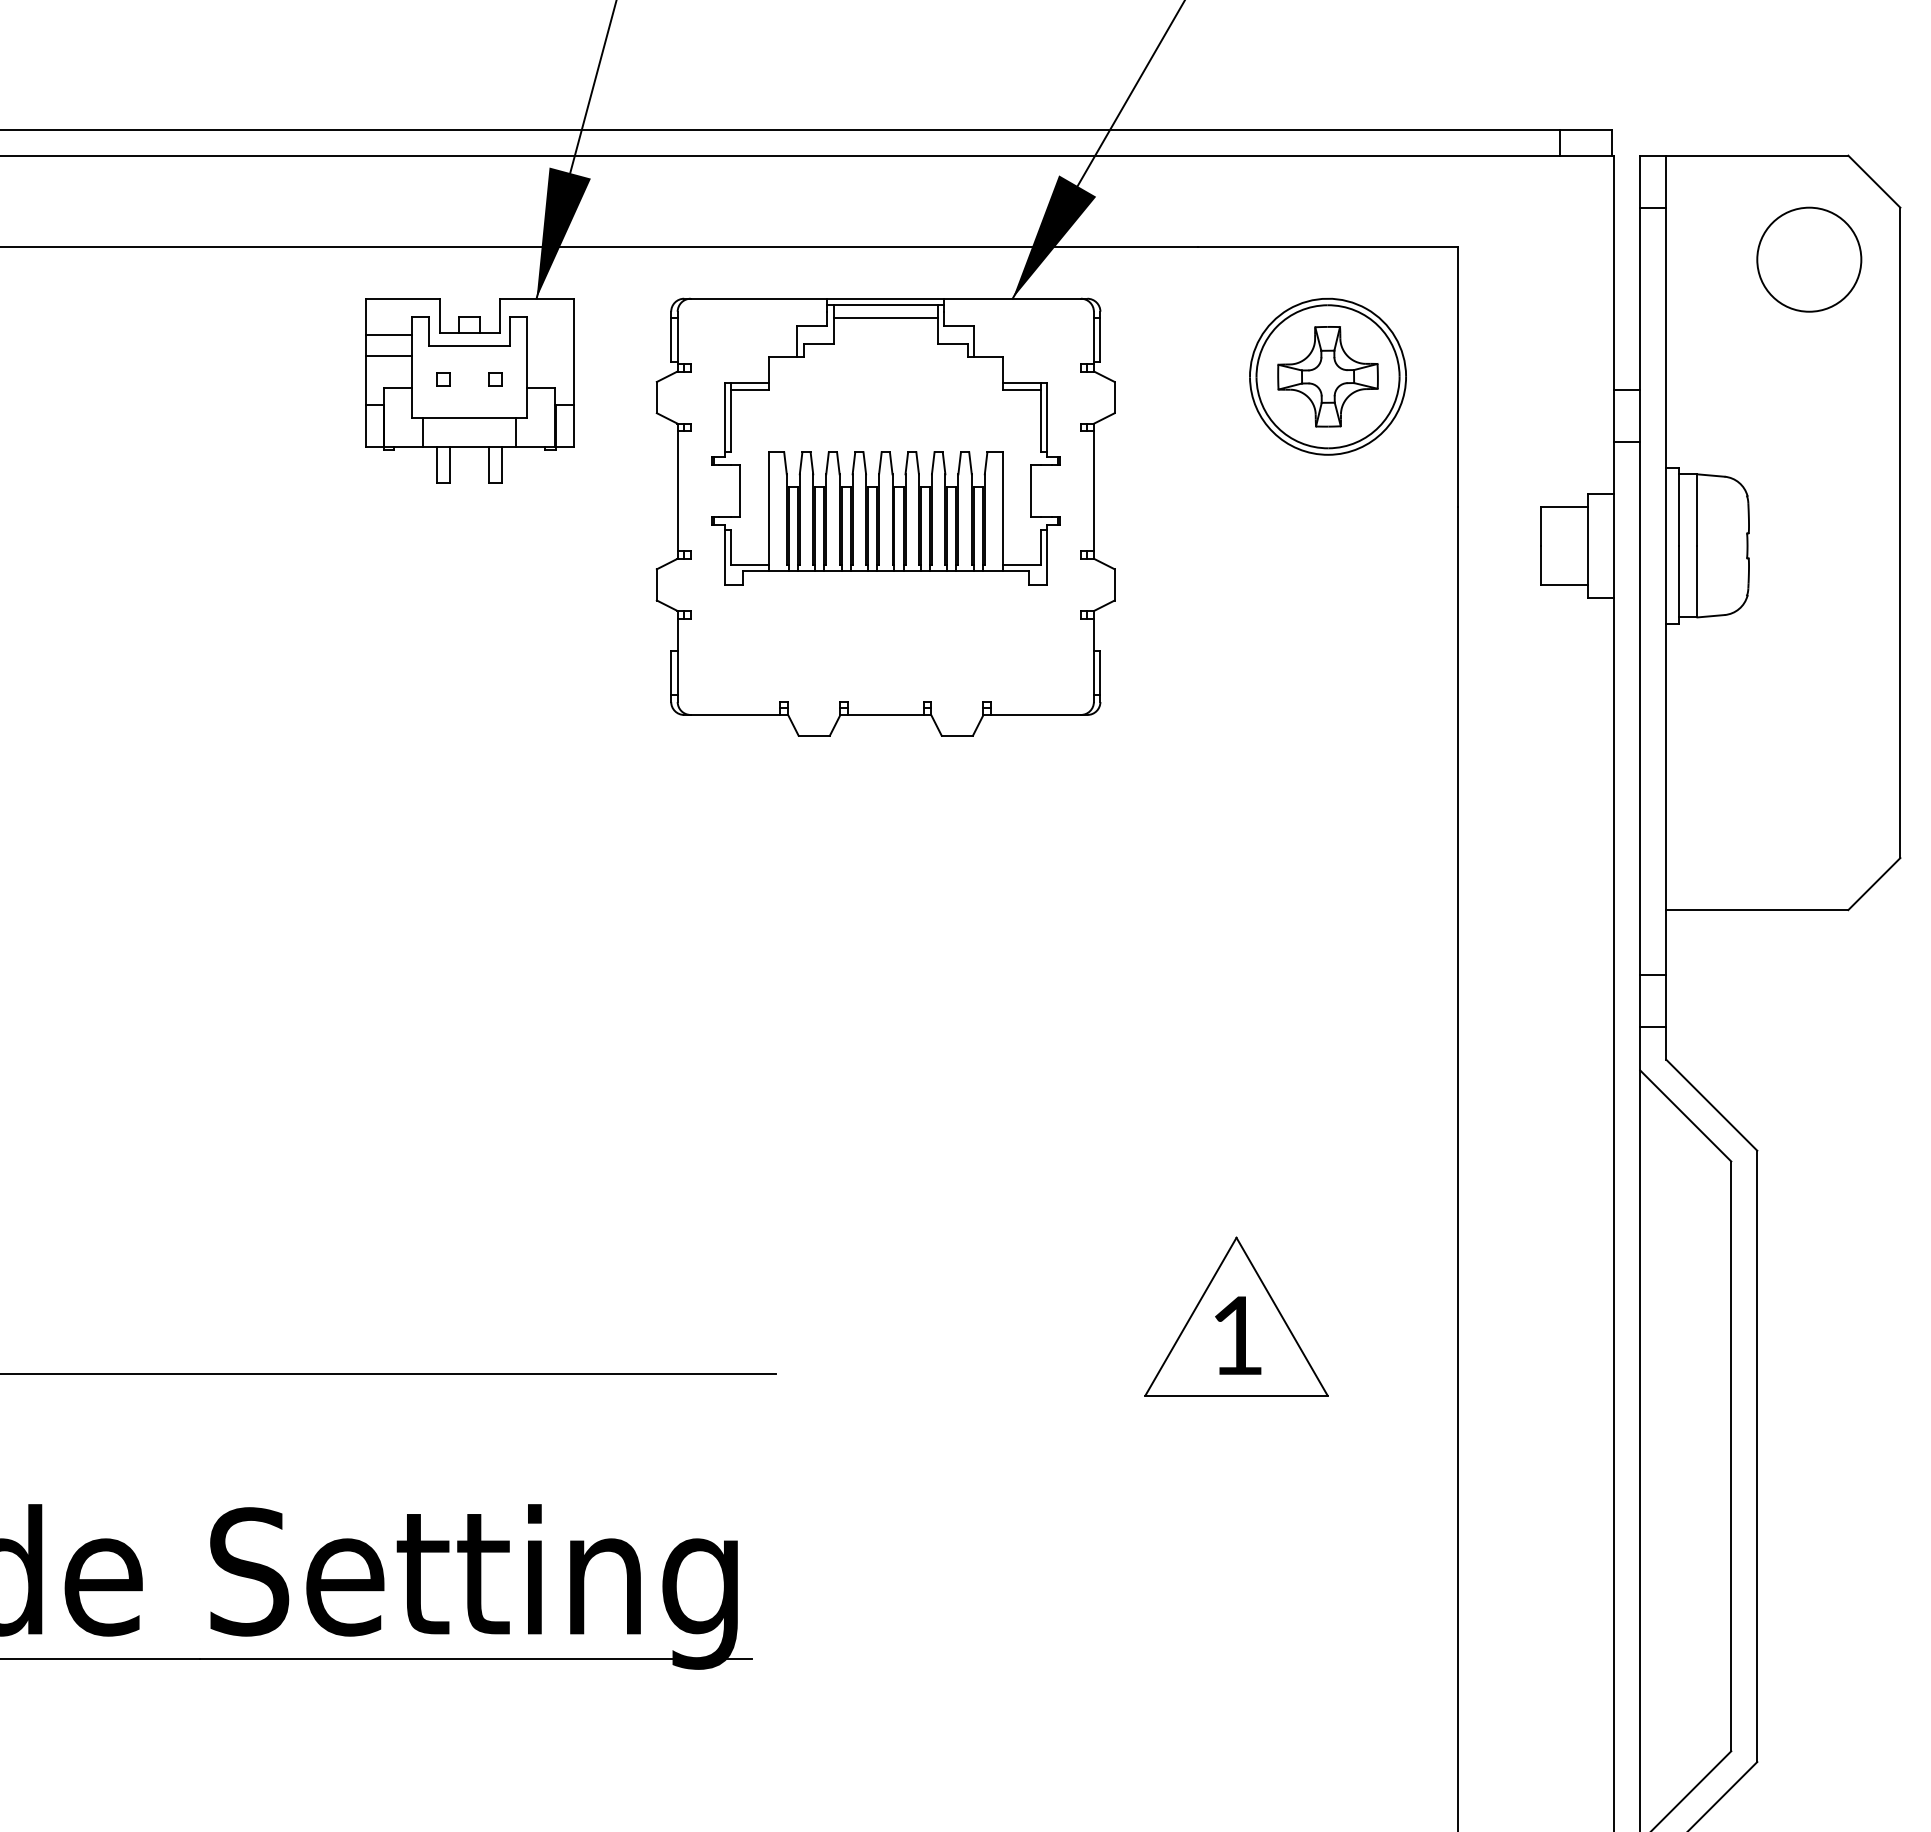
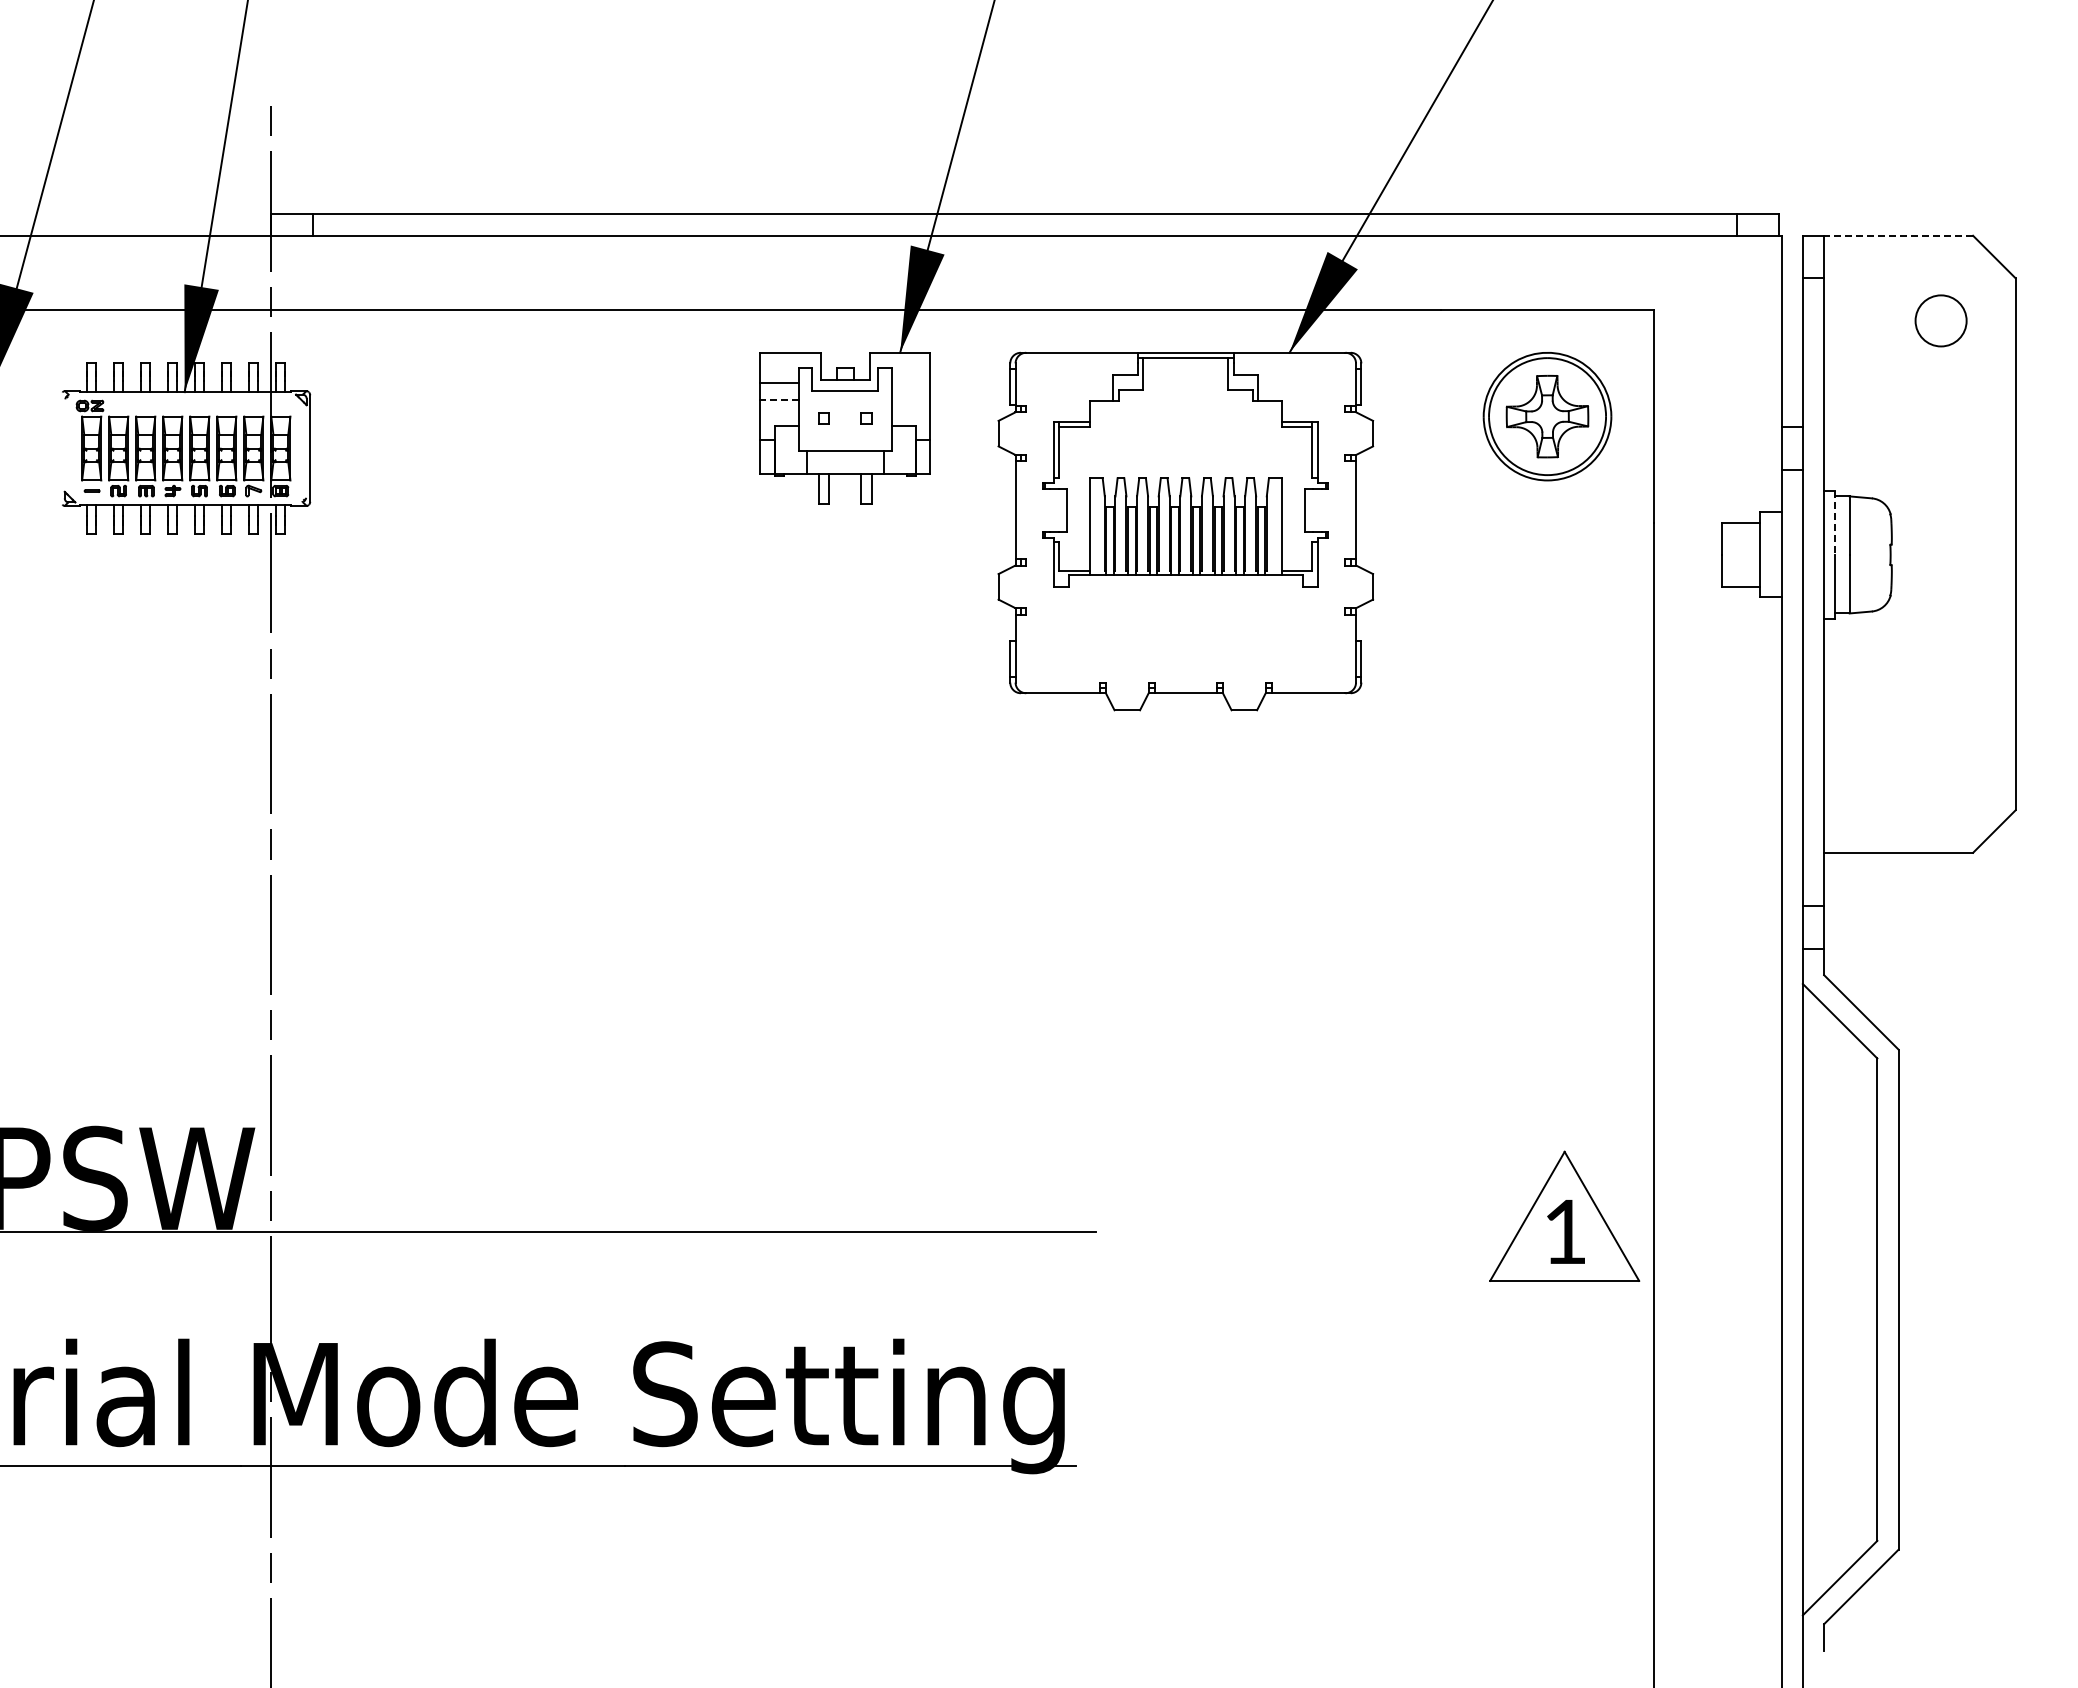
line: (1757, 155) -> (1898, 235), solid -> dashed
circle: (1808, 259) -> (1940, 320), size x0.6
line: (885, 317) -> (1185, 368), removed
line: (387, 355) -> (778, 399), solid -> dashed
line: (1678, 507) -> (1834, 523), solid -> dashed
part: (1236, 1315) -> (1564, 1215), moved

